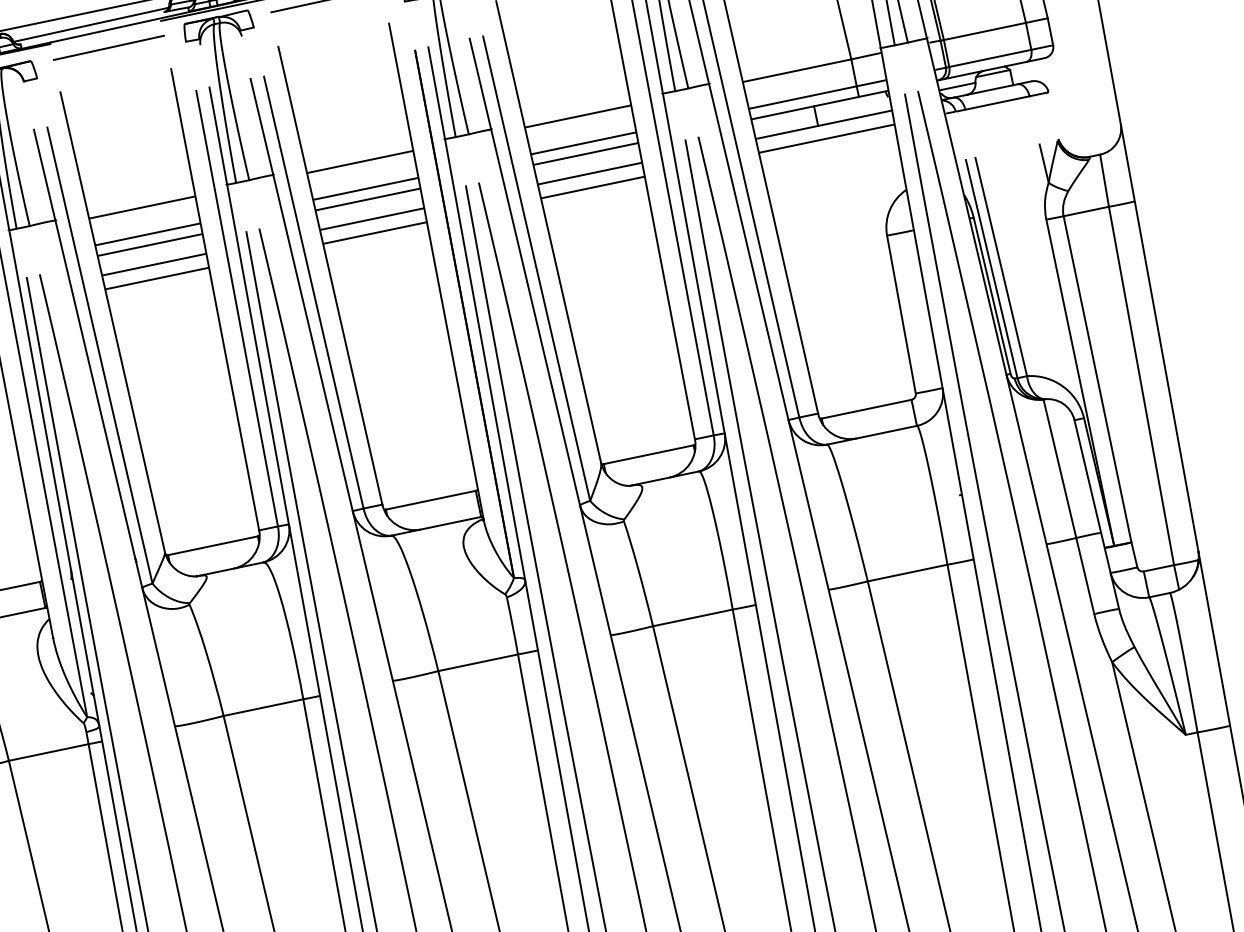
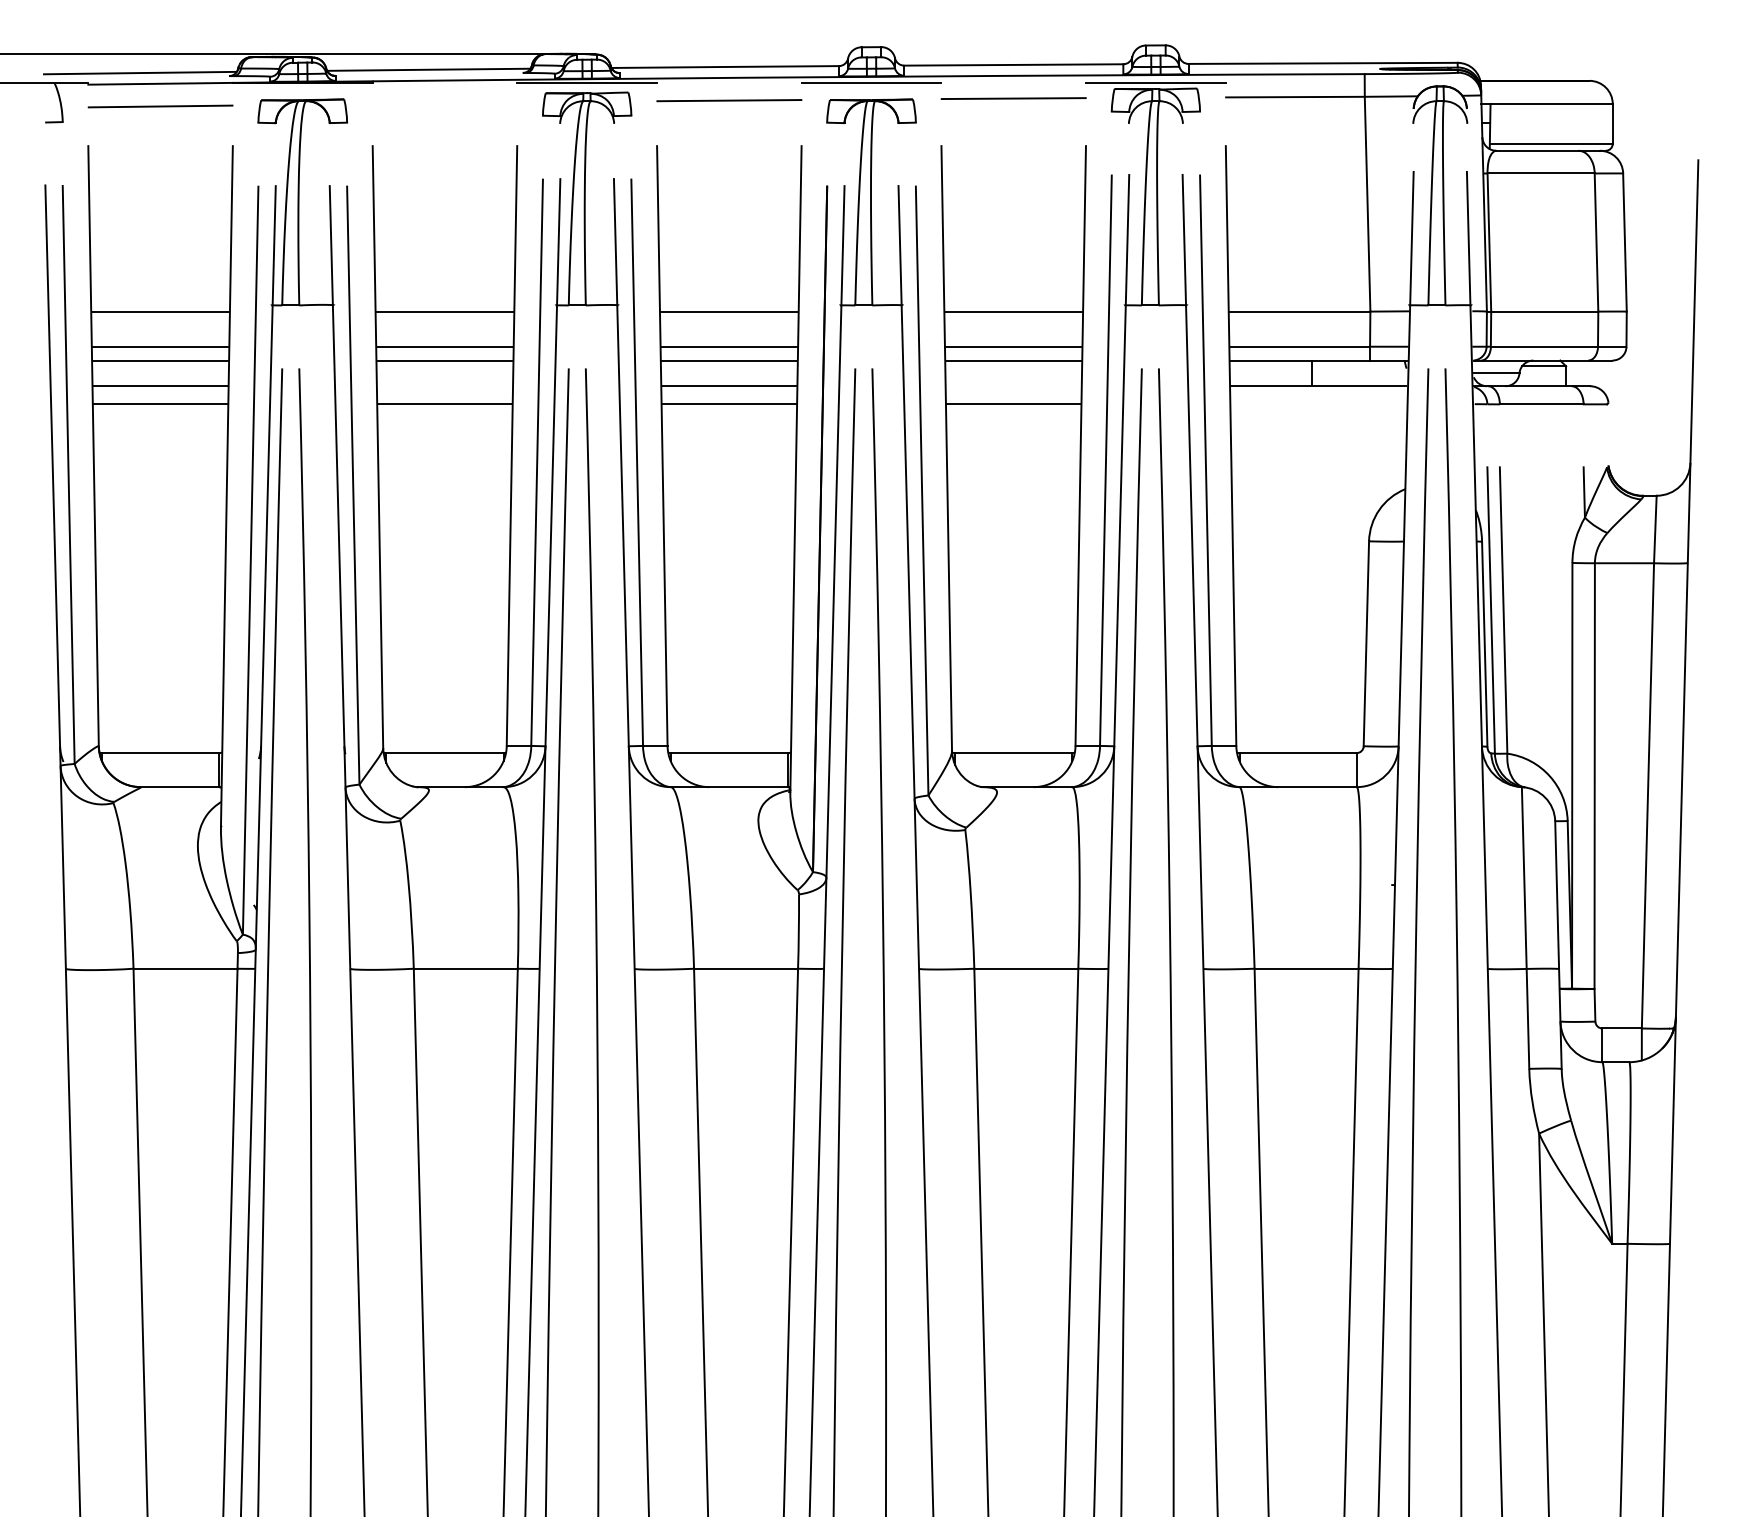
line: (108, 47) -> (444, 102), removed
line: (826, 138) -> (1318, 404), removed
line: (589, 173) -> (1013, 386), removed
line: (153, 264) -> (444, 386), removed

